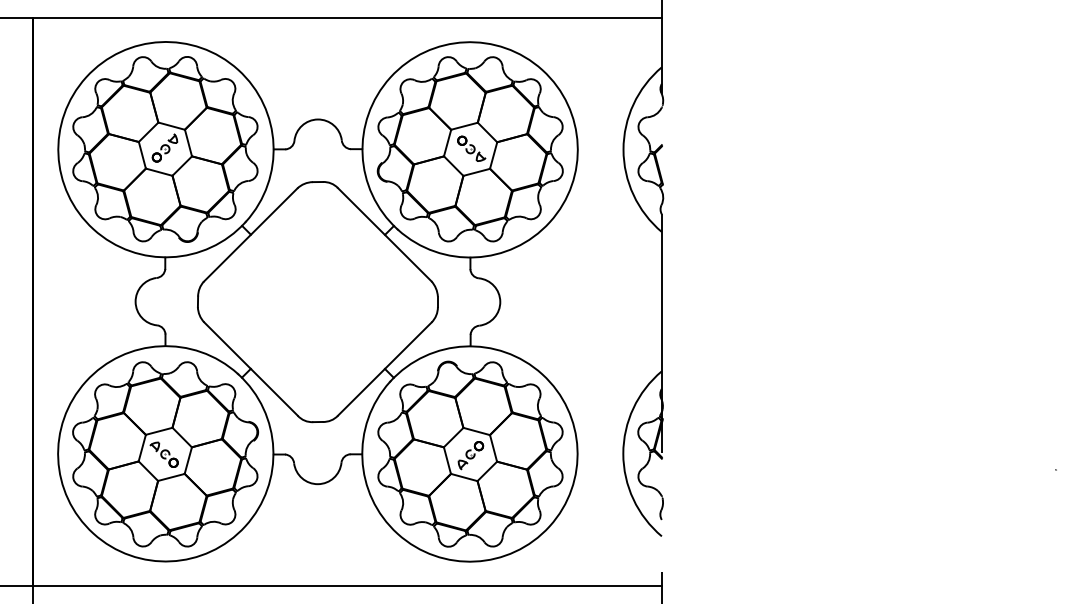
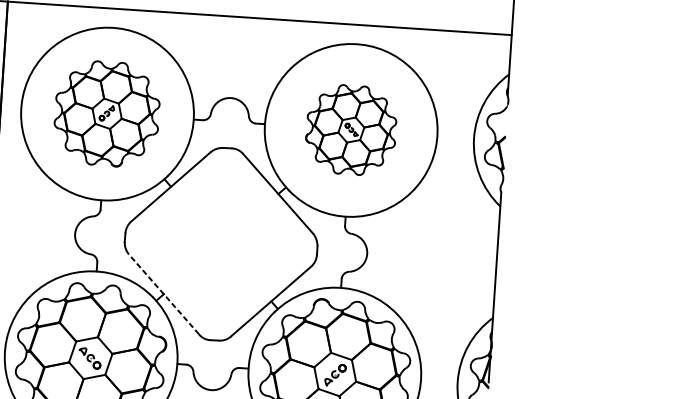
part: (165, 149) -> (107, 113), size x0.7
part: (469, 149) -> (350, 130), size x0.6
line: (250, 368) -> (163, 293), solid -> dashed

